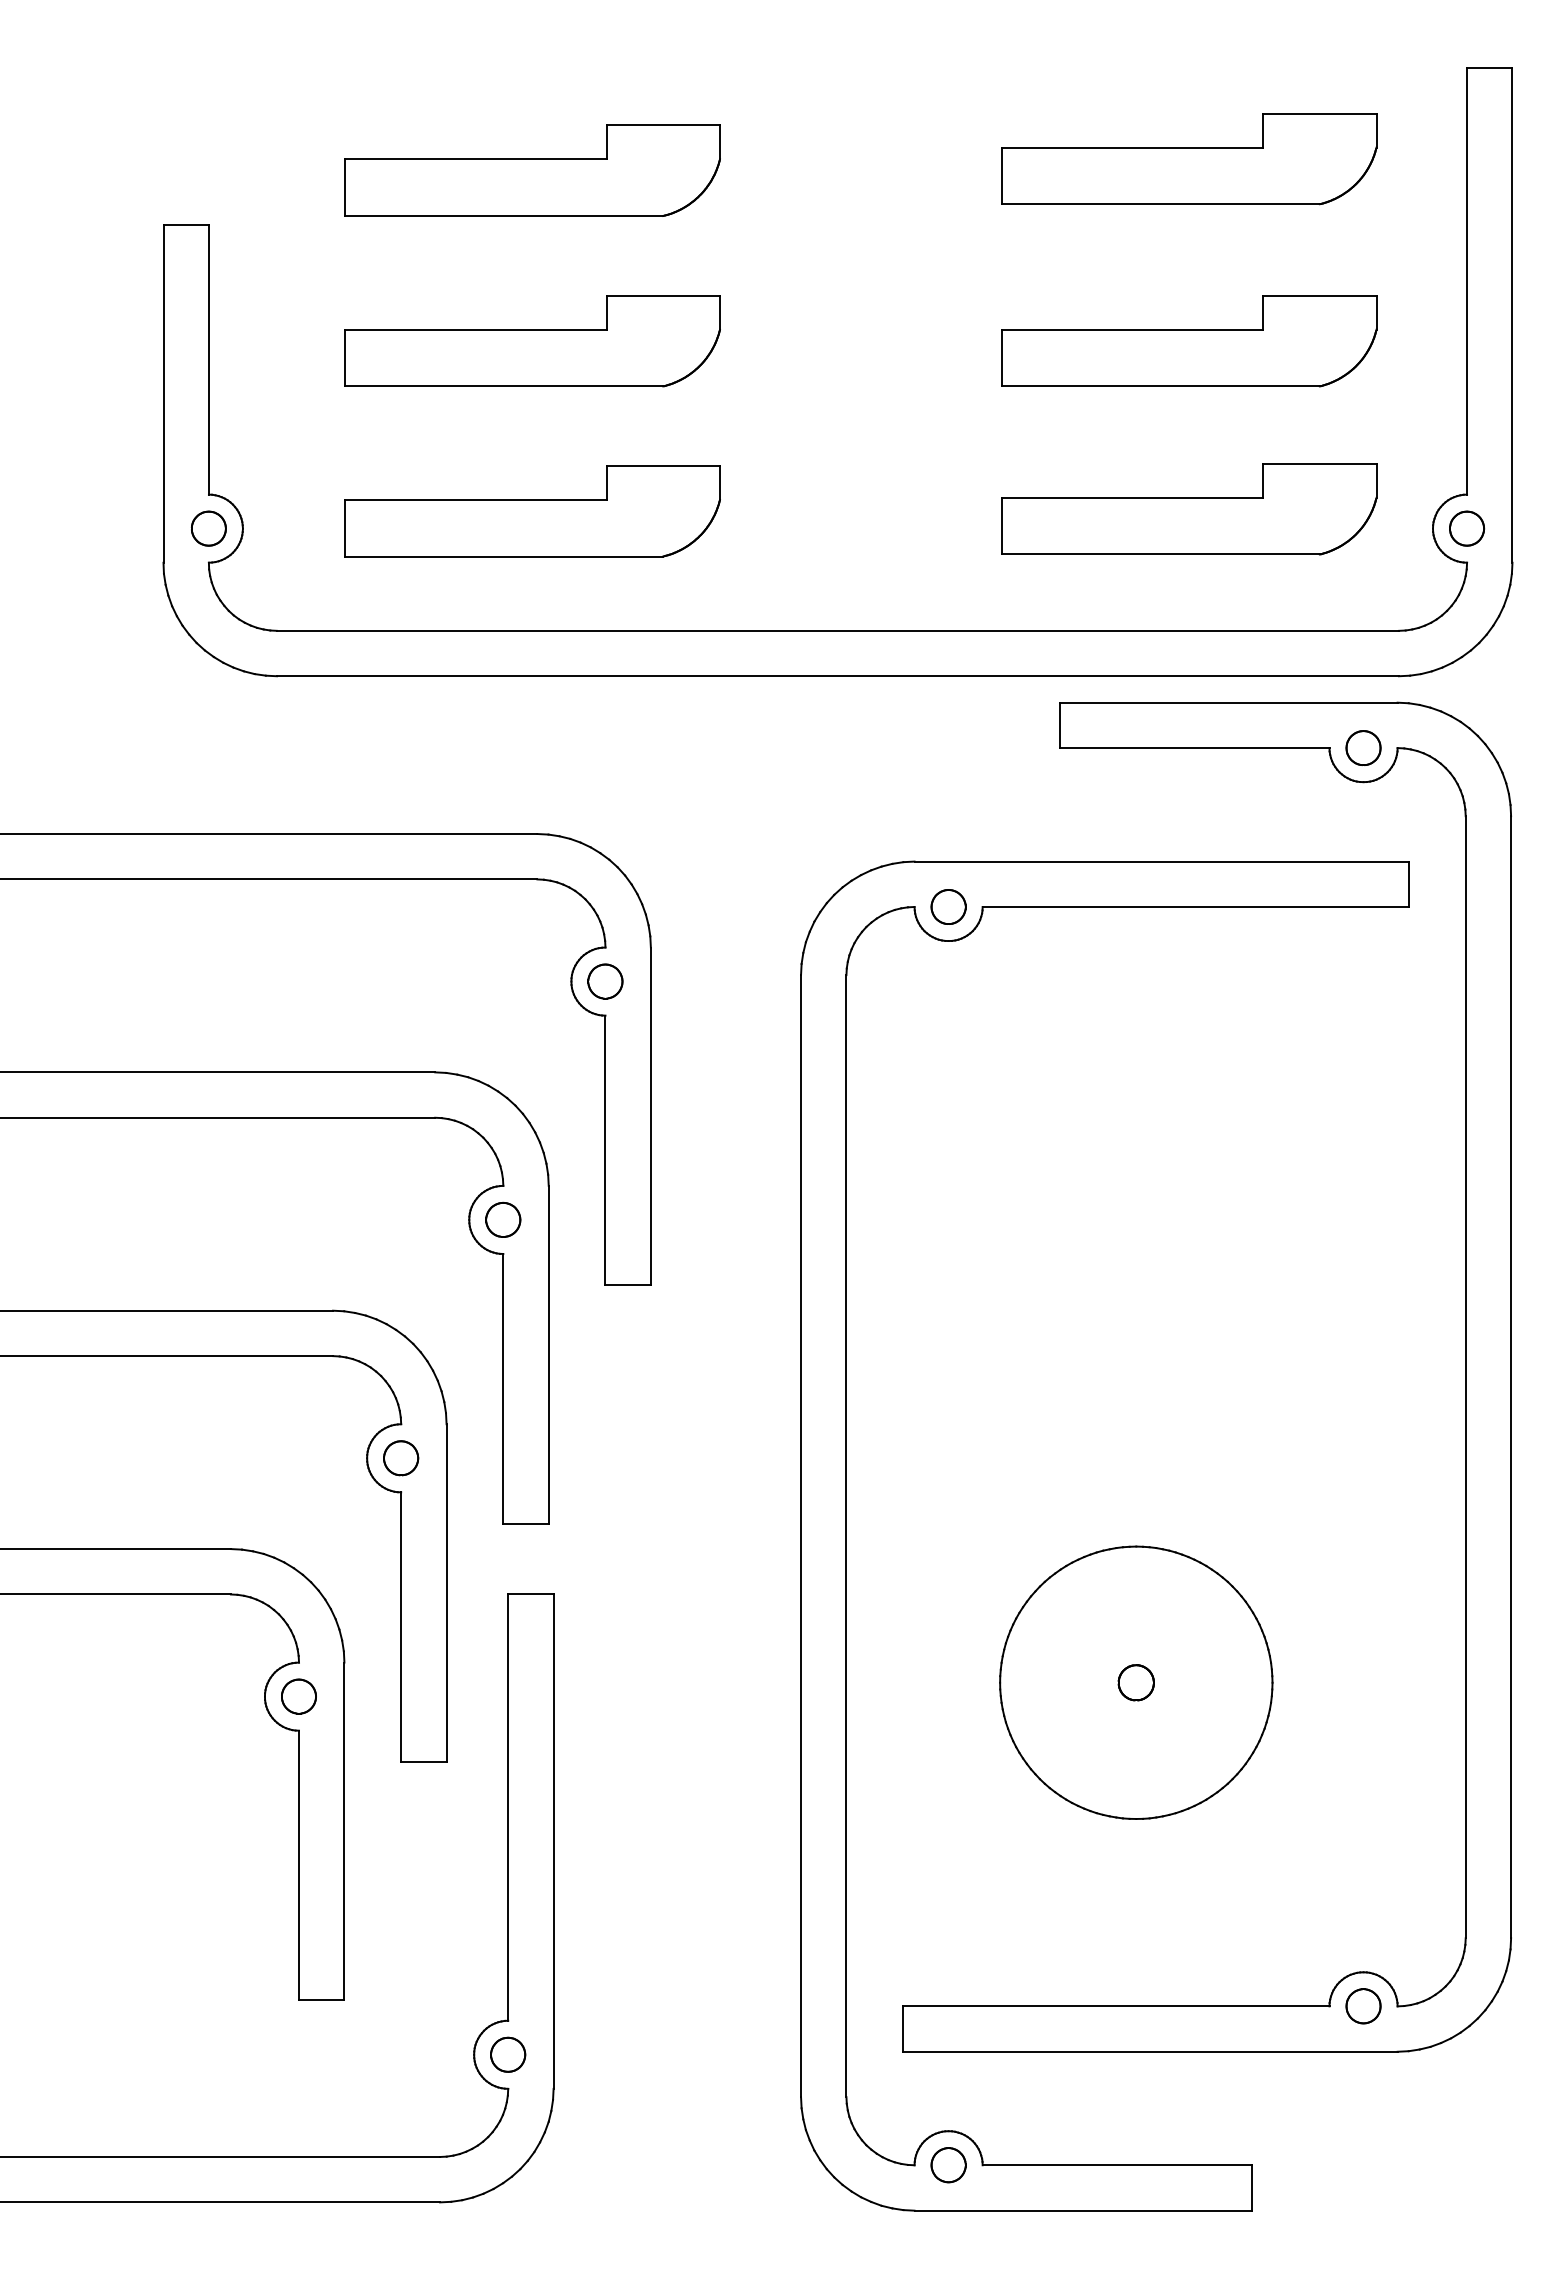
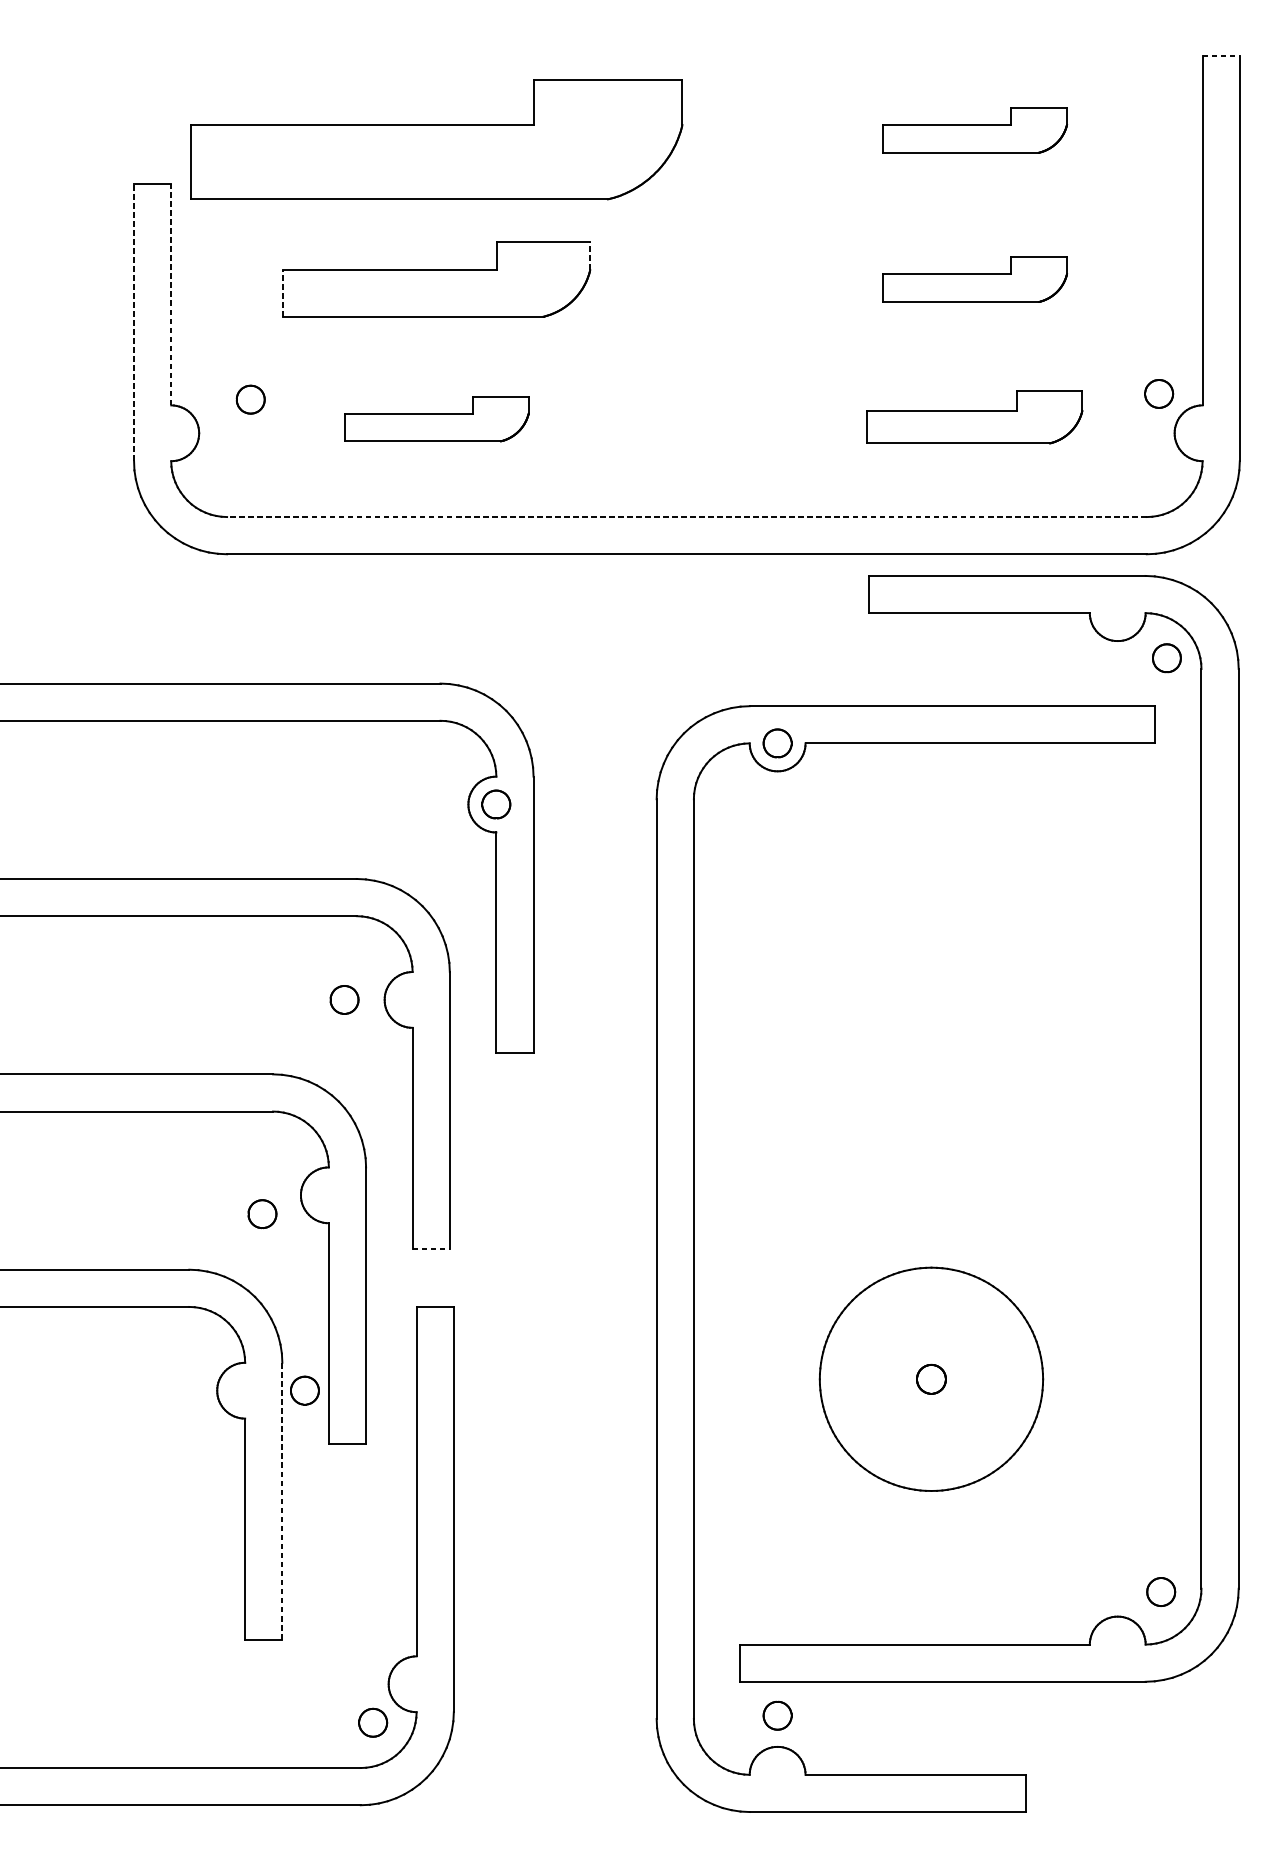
line: (1489, 68) -> (1220, 56), solid -> dashed
part: (1189, 159) -> (975, 130), size x0.6
part: (532, 170) -> (436, 139), size x1.6
line: (720, 312) -> (590, 256), solid -> dashed
part: (1189, 341) -> (975, 279), size x0.6
line: (345, 357) -> (283, 292), solid -> dashed
line: (208, 359) -> (170, 294), solid -> dashed
line: (163, 393) -> (134, 322), solid -> dashed
part: (1189, 509) -> (975, 417), size x0.7
part: (532, 511) -> (436, 419), size x0.6
part: (208, 528) -> (250, 399), moved
part: (1467, 528) -> (1159, 393), moved
line: (837, 630) -> (686, 516), solid -> dashed
part: (1363, 747) -> (1166, 657), moved
part: (503, 1219) -> (344, 999), moved
part: (401, 1458) -> (262, 1214), moved
line: (526, 1523) -> (431, 1248), solid -> dashed
part: (298, 1696) -> (304, 1390), moved
line: (344, 1831) -> (282, 1501), solid -> dashed
part: (1363, 2006) -> (1161, 1592), moved
part: (508, 2054) -> (373, 1722), moved
part: (948, 2165) -> (777, 1715), moved

